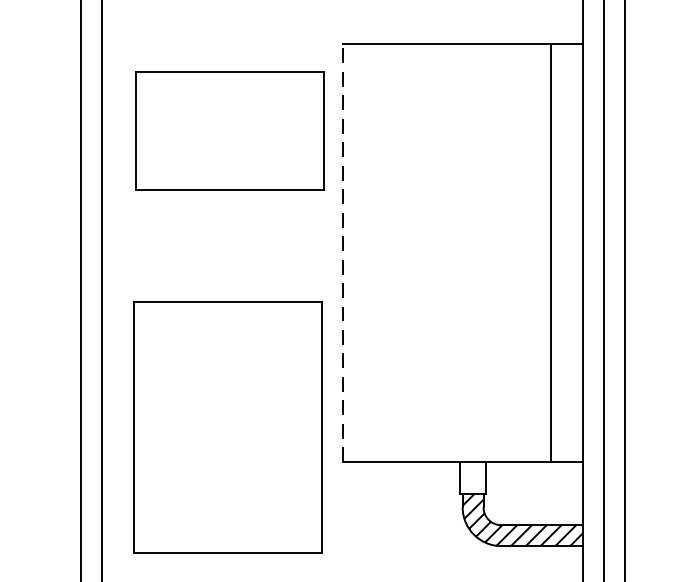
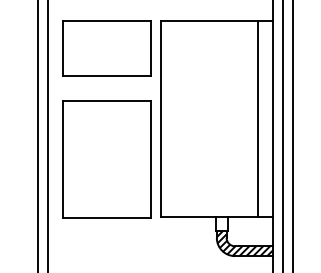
part: (229, 131) -> (106, 48), moved
line: (342, 252) -> (160, 118), dashed -> solid
part: (227, 427) -> (106, 159), moved

